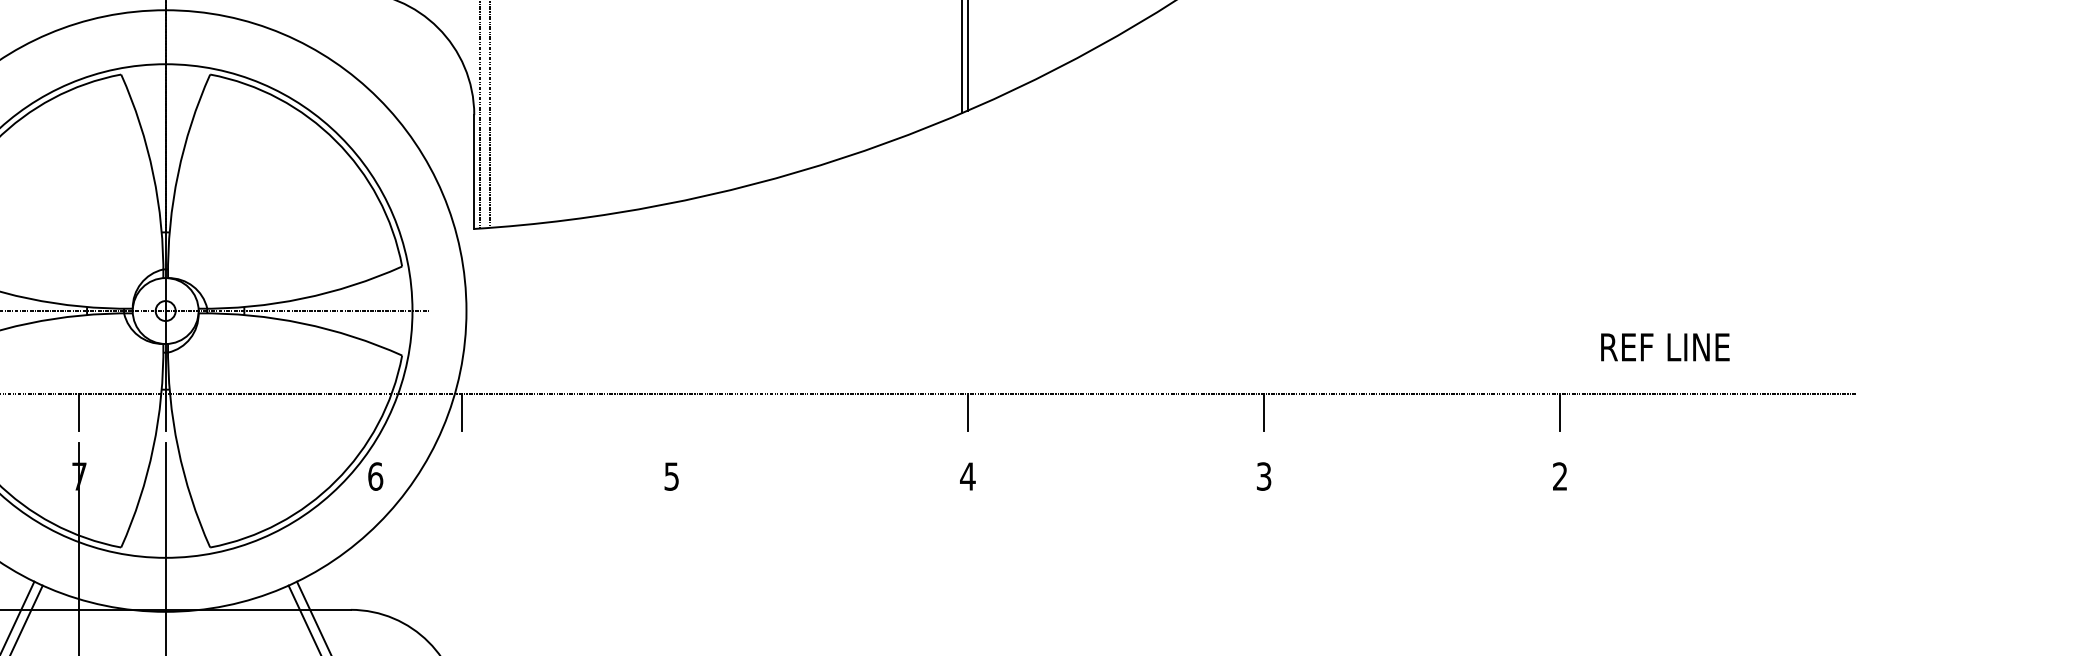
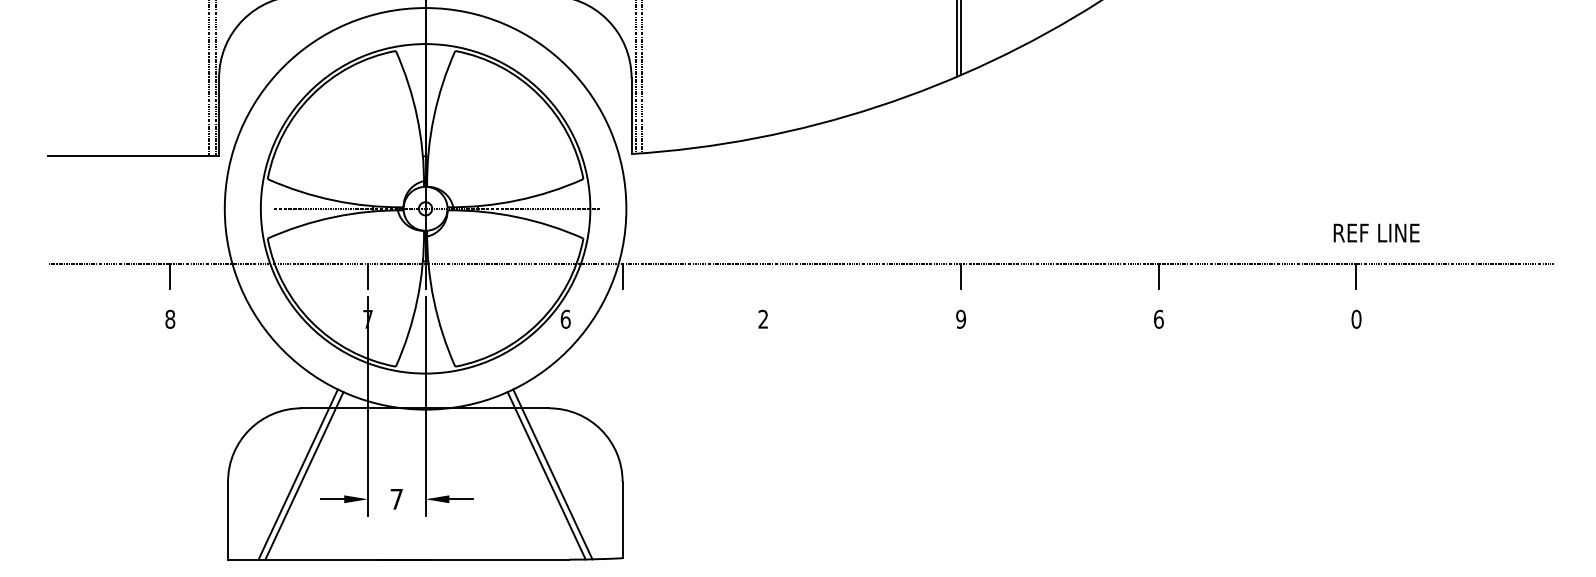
text: (1665, 346) -> (1376, 232), moved
text: (670, 475) -> (762, 318), 5 -> 2
text: (966, 475) -> (960, 318), 4 -> 9
text: (1263, 475) -> (1158, 318), 3 -> 6
text: (1560, 475) -> (1356, 318), 2 -> 0

